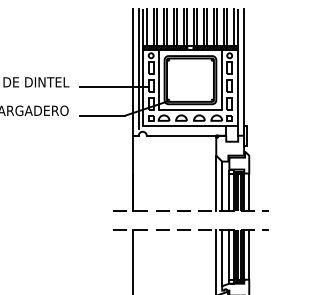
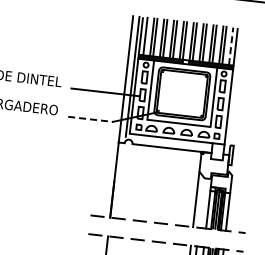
line: (233, 27) -> (231, 46), solid -> dashed
line: (244, 71) -> (236, 91), removed
line: (102, 115) -> (90, 118), solid -> dashed
line: (222, 186) -> (202, 203), removed

